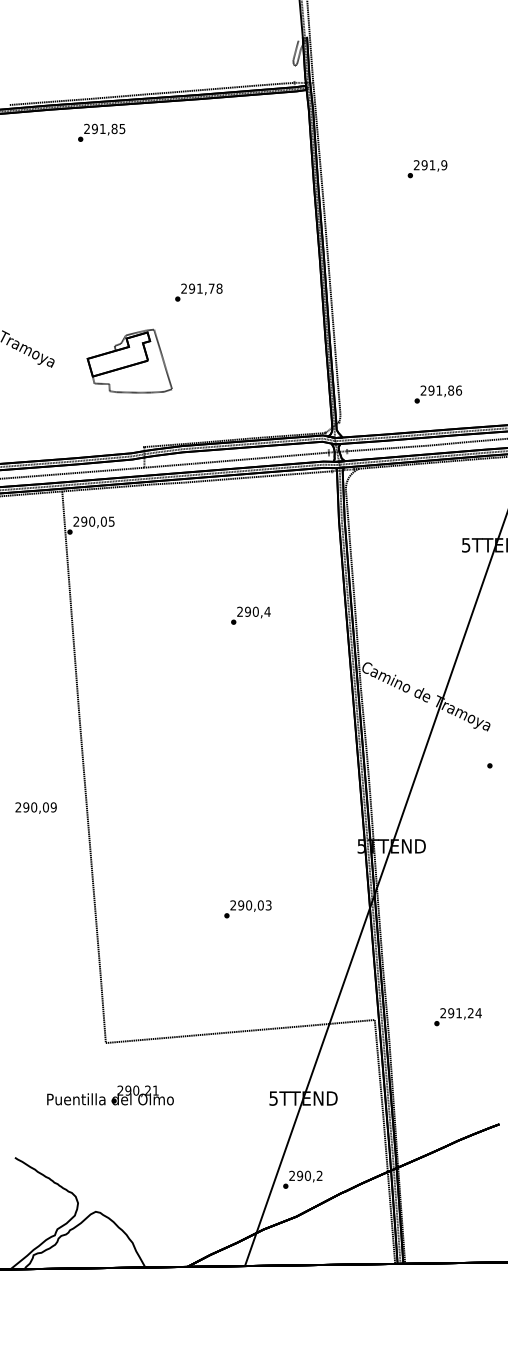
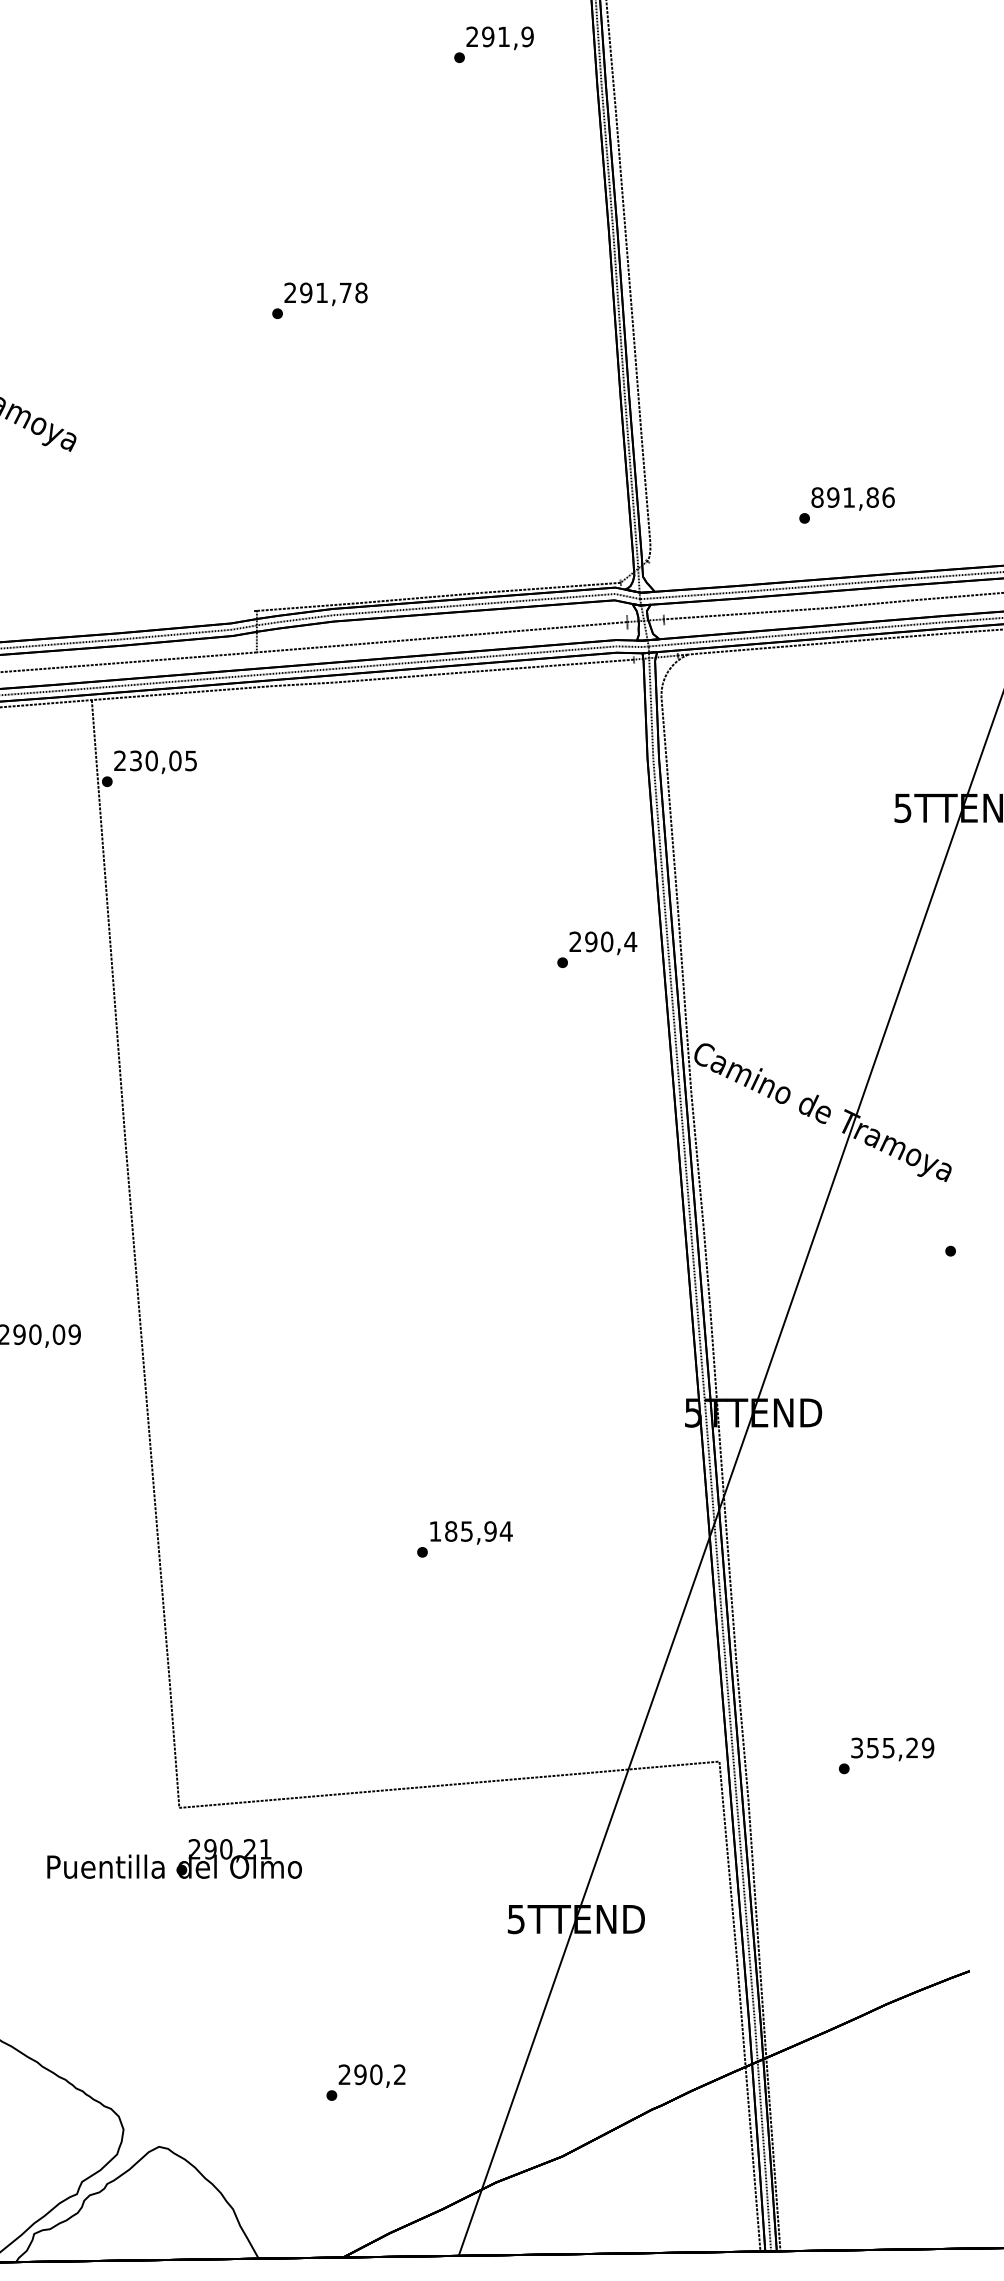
text: (427, 169) -> (493, 45), moved
text: (198, 292) -> (319, 300), moved
part: (129, 360) -> (226, 437), removed
text: (423, 390) -> (817, 497), 291,86 -> 891,86
text: (84, 521) -> (136, 760), 290,05 -> 230,05
text: (250, 615) -> (596, 949), moved
text: (250, 905) -> (469, 1531), 290,03 -> 185,94
text: (460, 1013) -> (891, 1748), 291,24 -> 355,29
text: (110, 1095) -> (174, 1859), moved
text: (302, 1179) -> (365, 2081), moved

